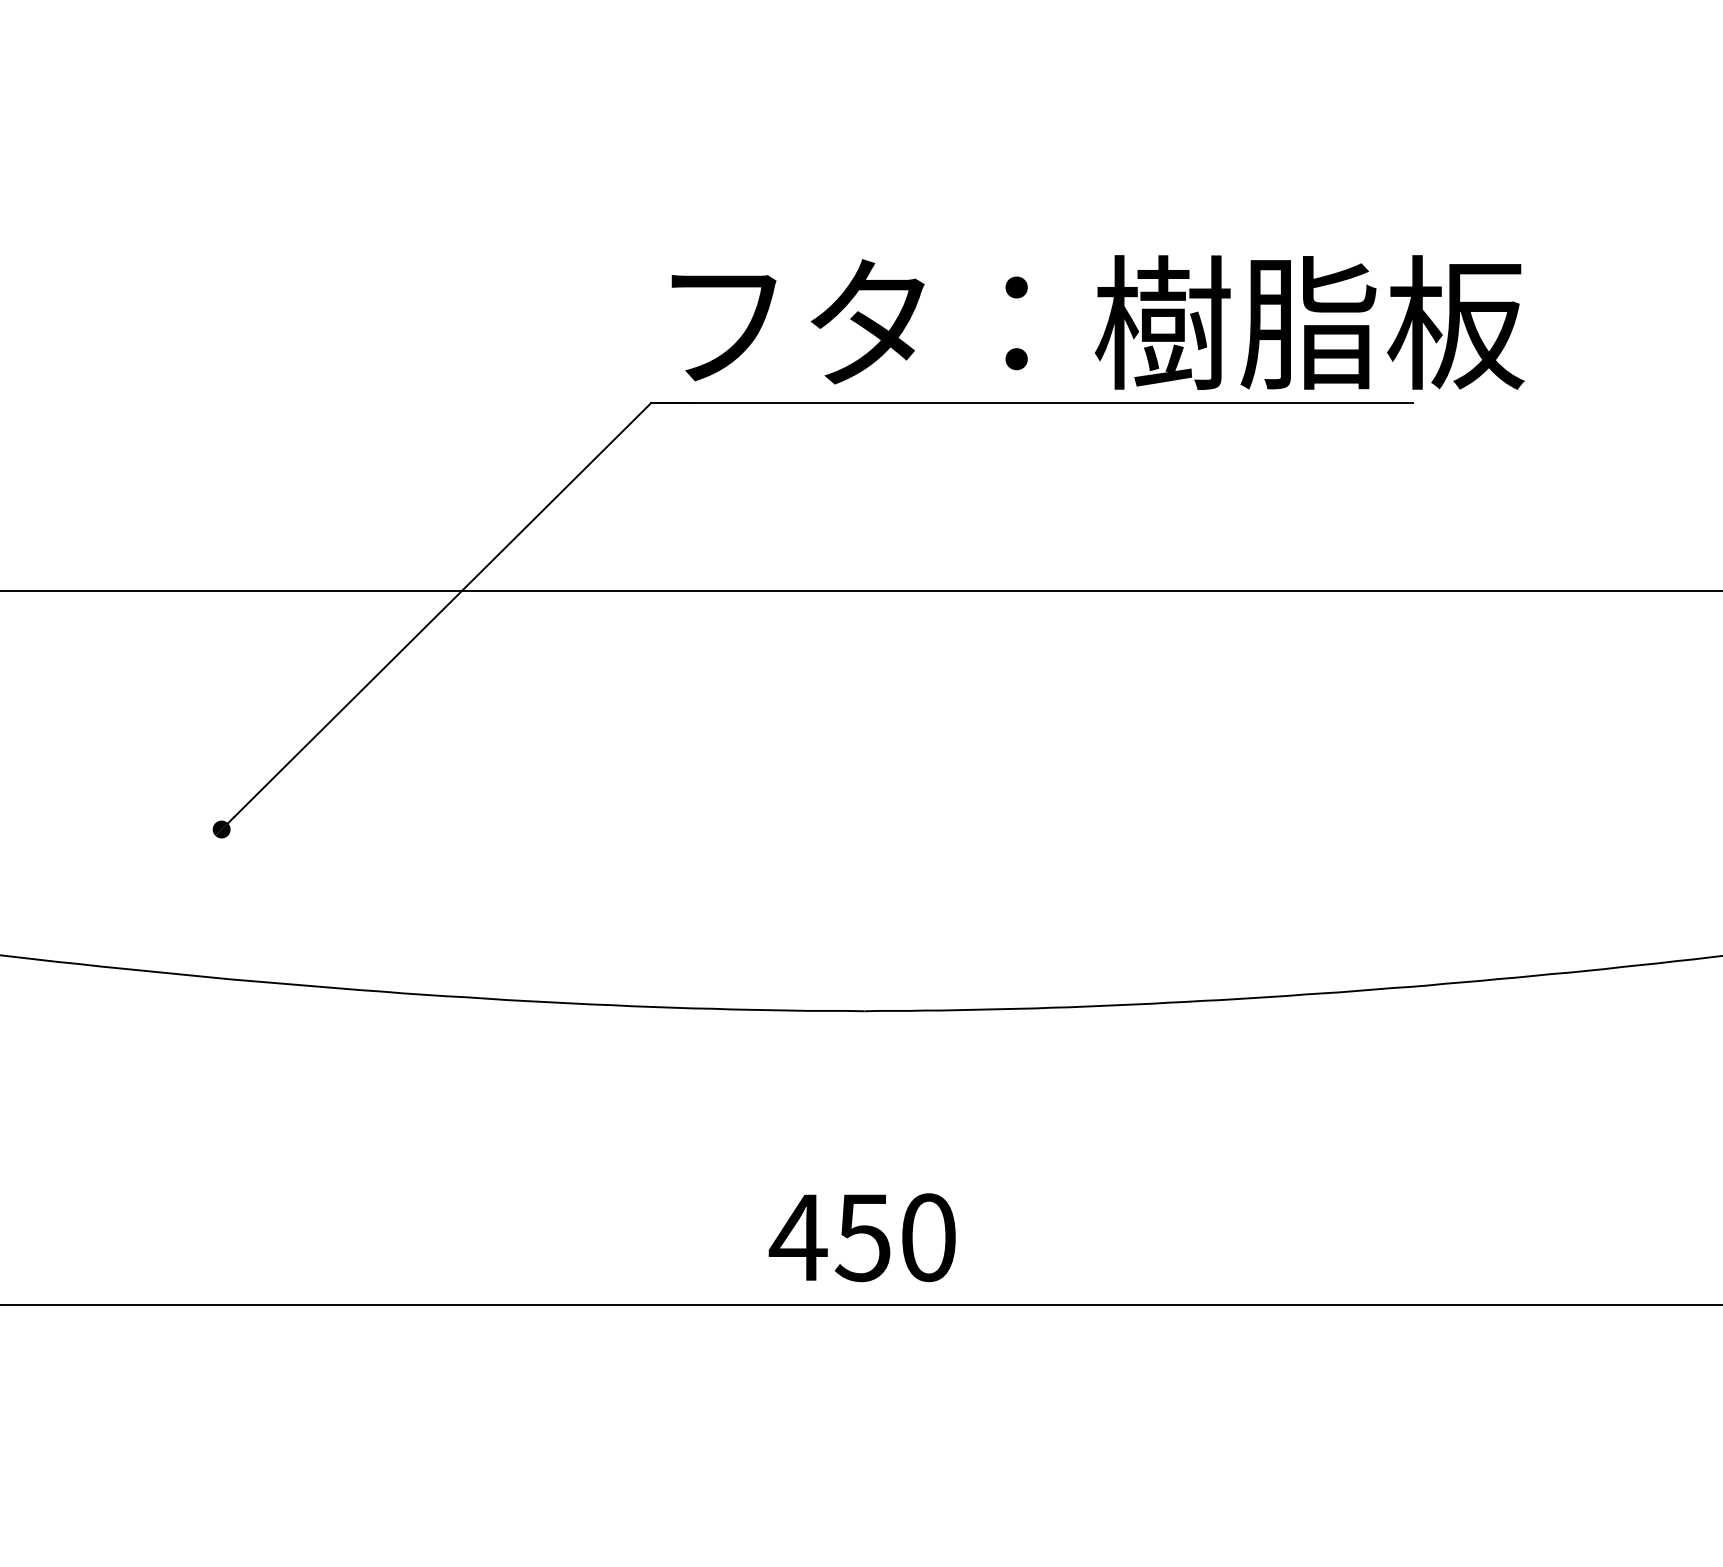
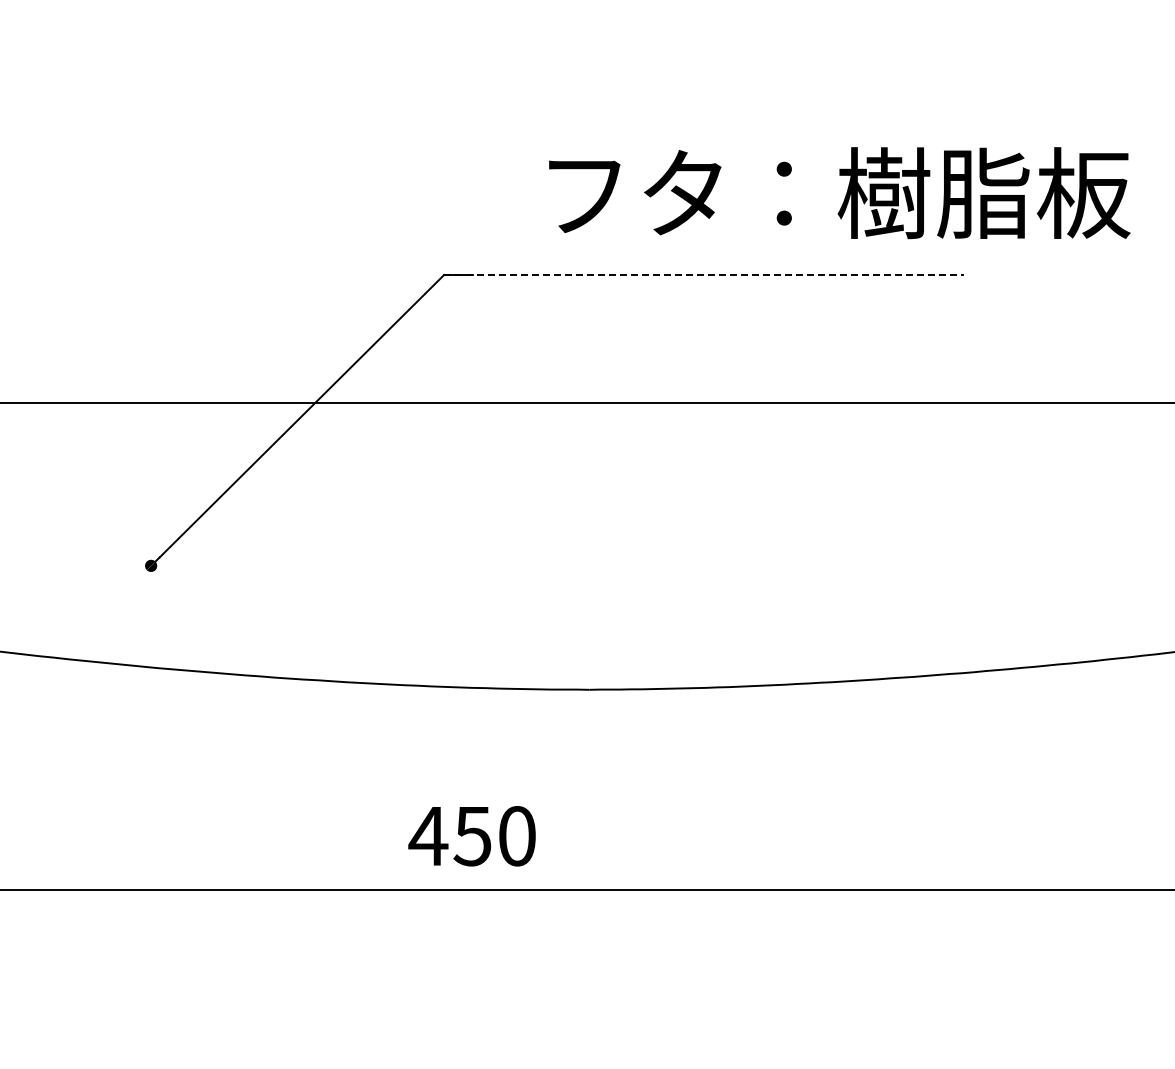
text: (1097, 323) -> (839, 193), moved
line: (1033, 403) -> (704, 275), solid -> dashed
text: (861, 1238) -> (471, 836), moved

